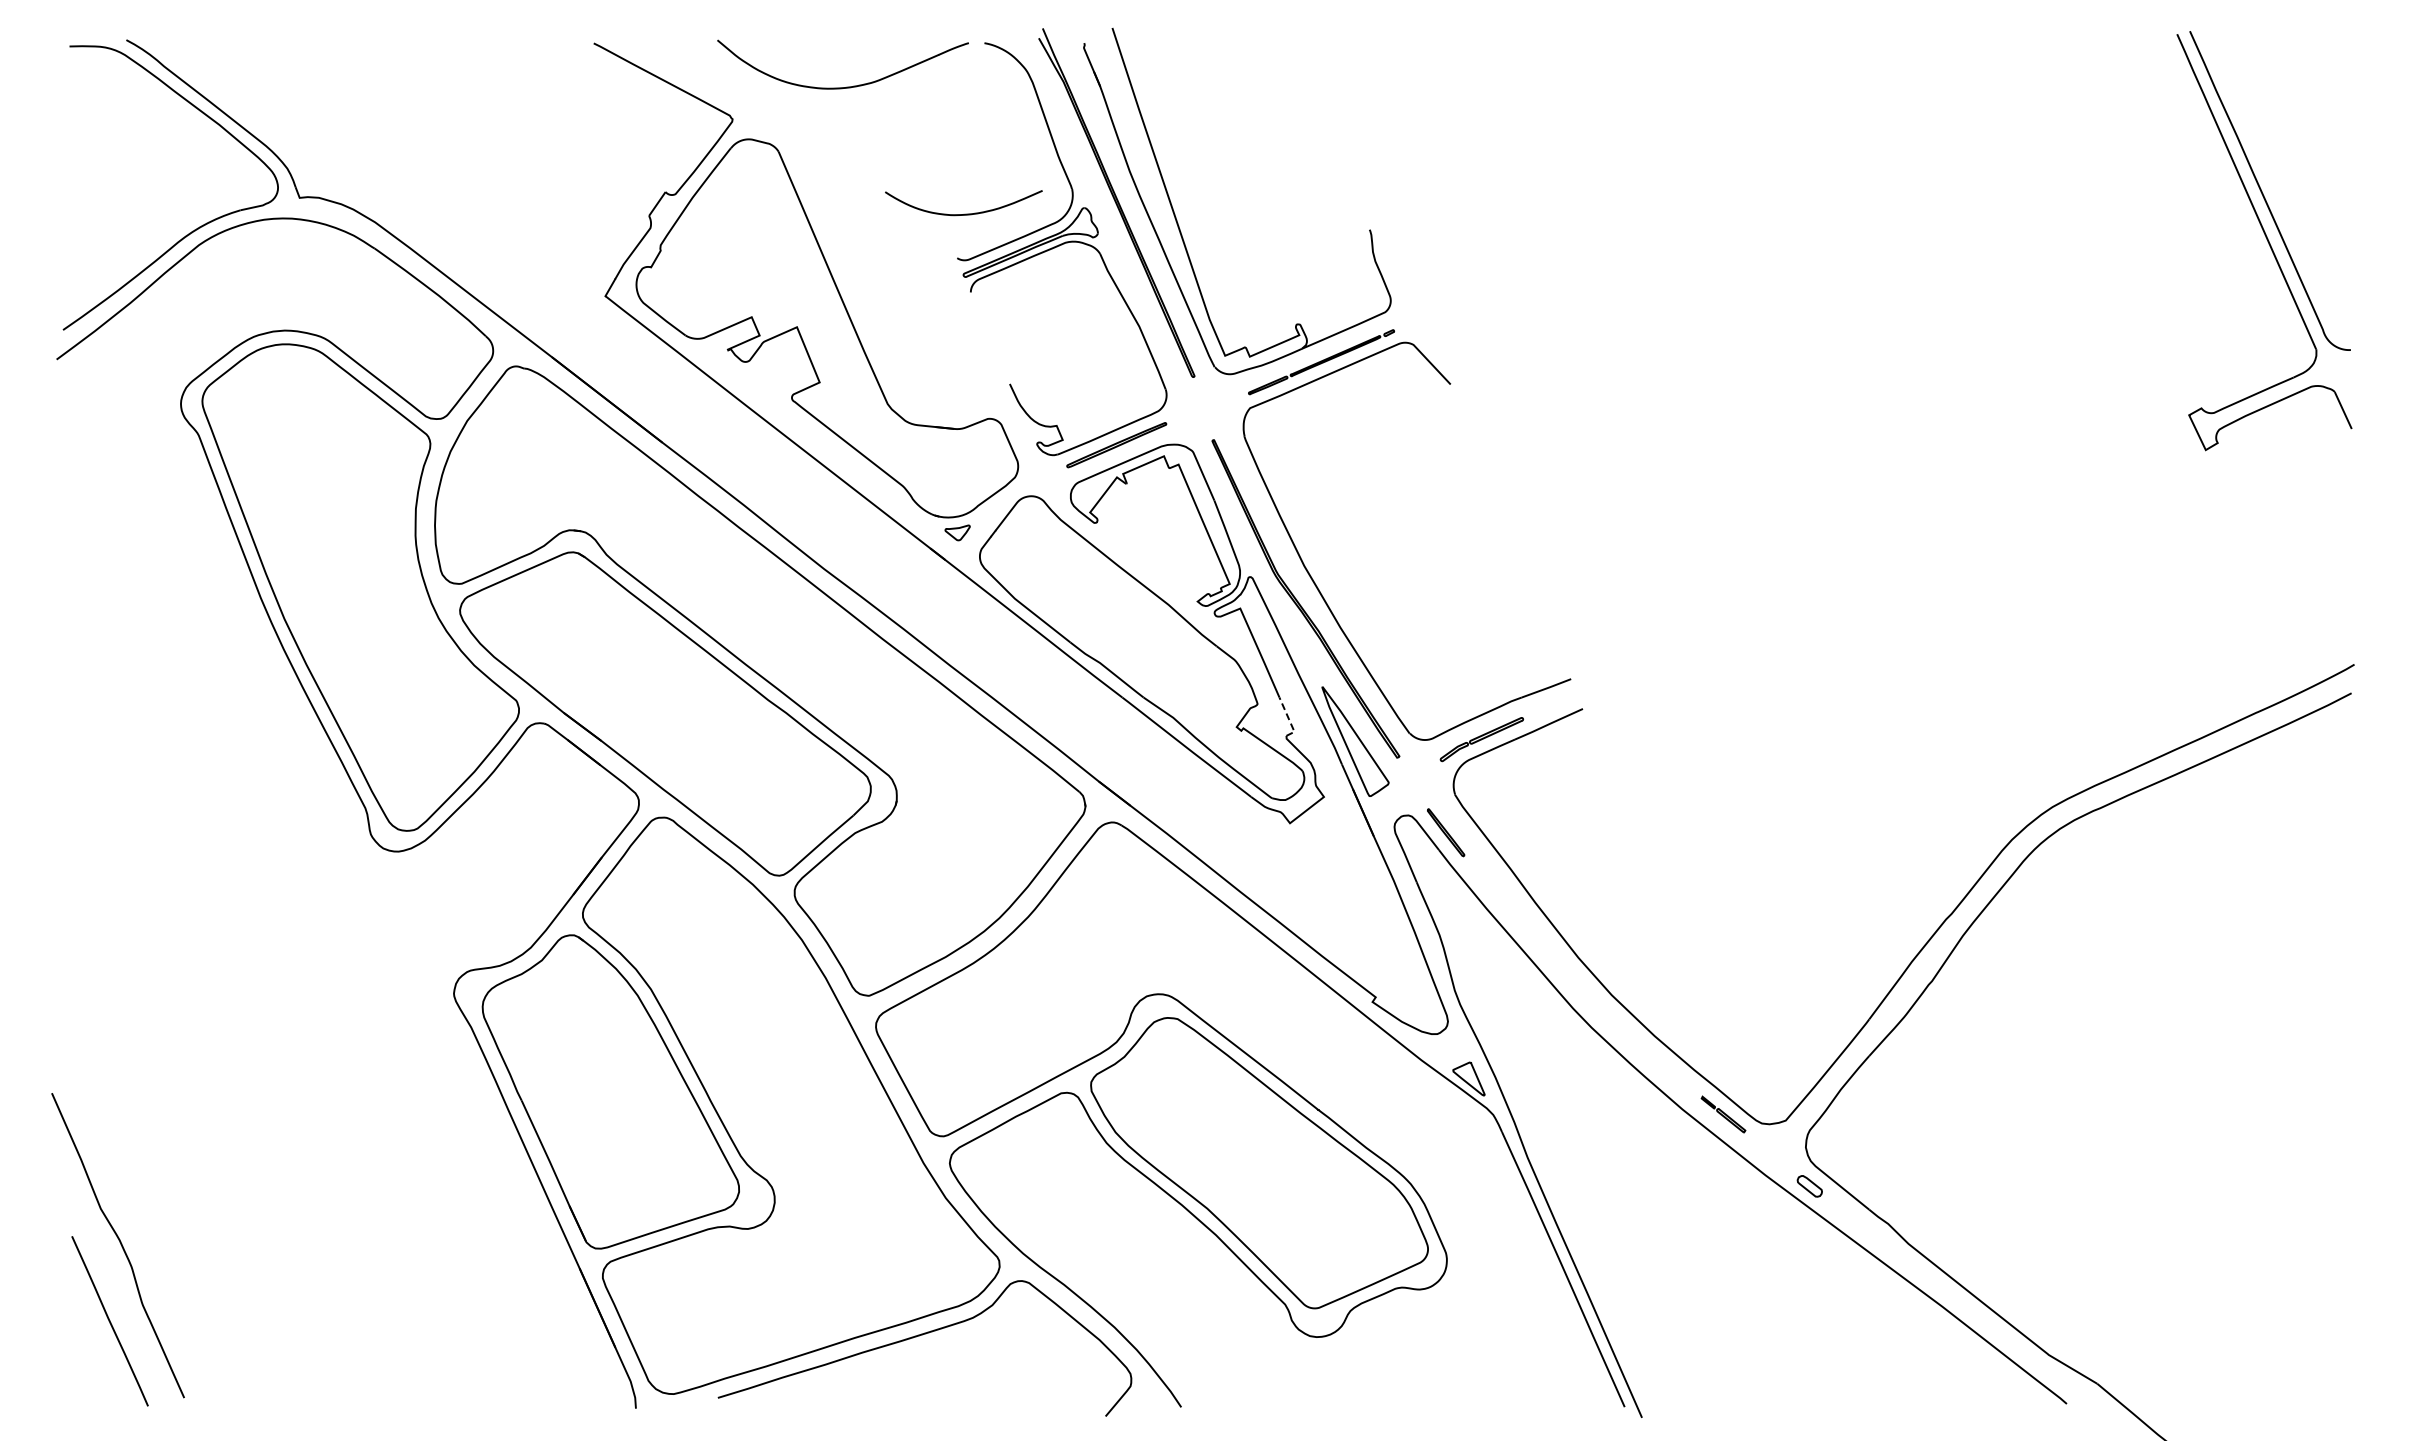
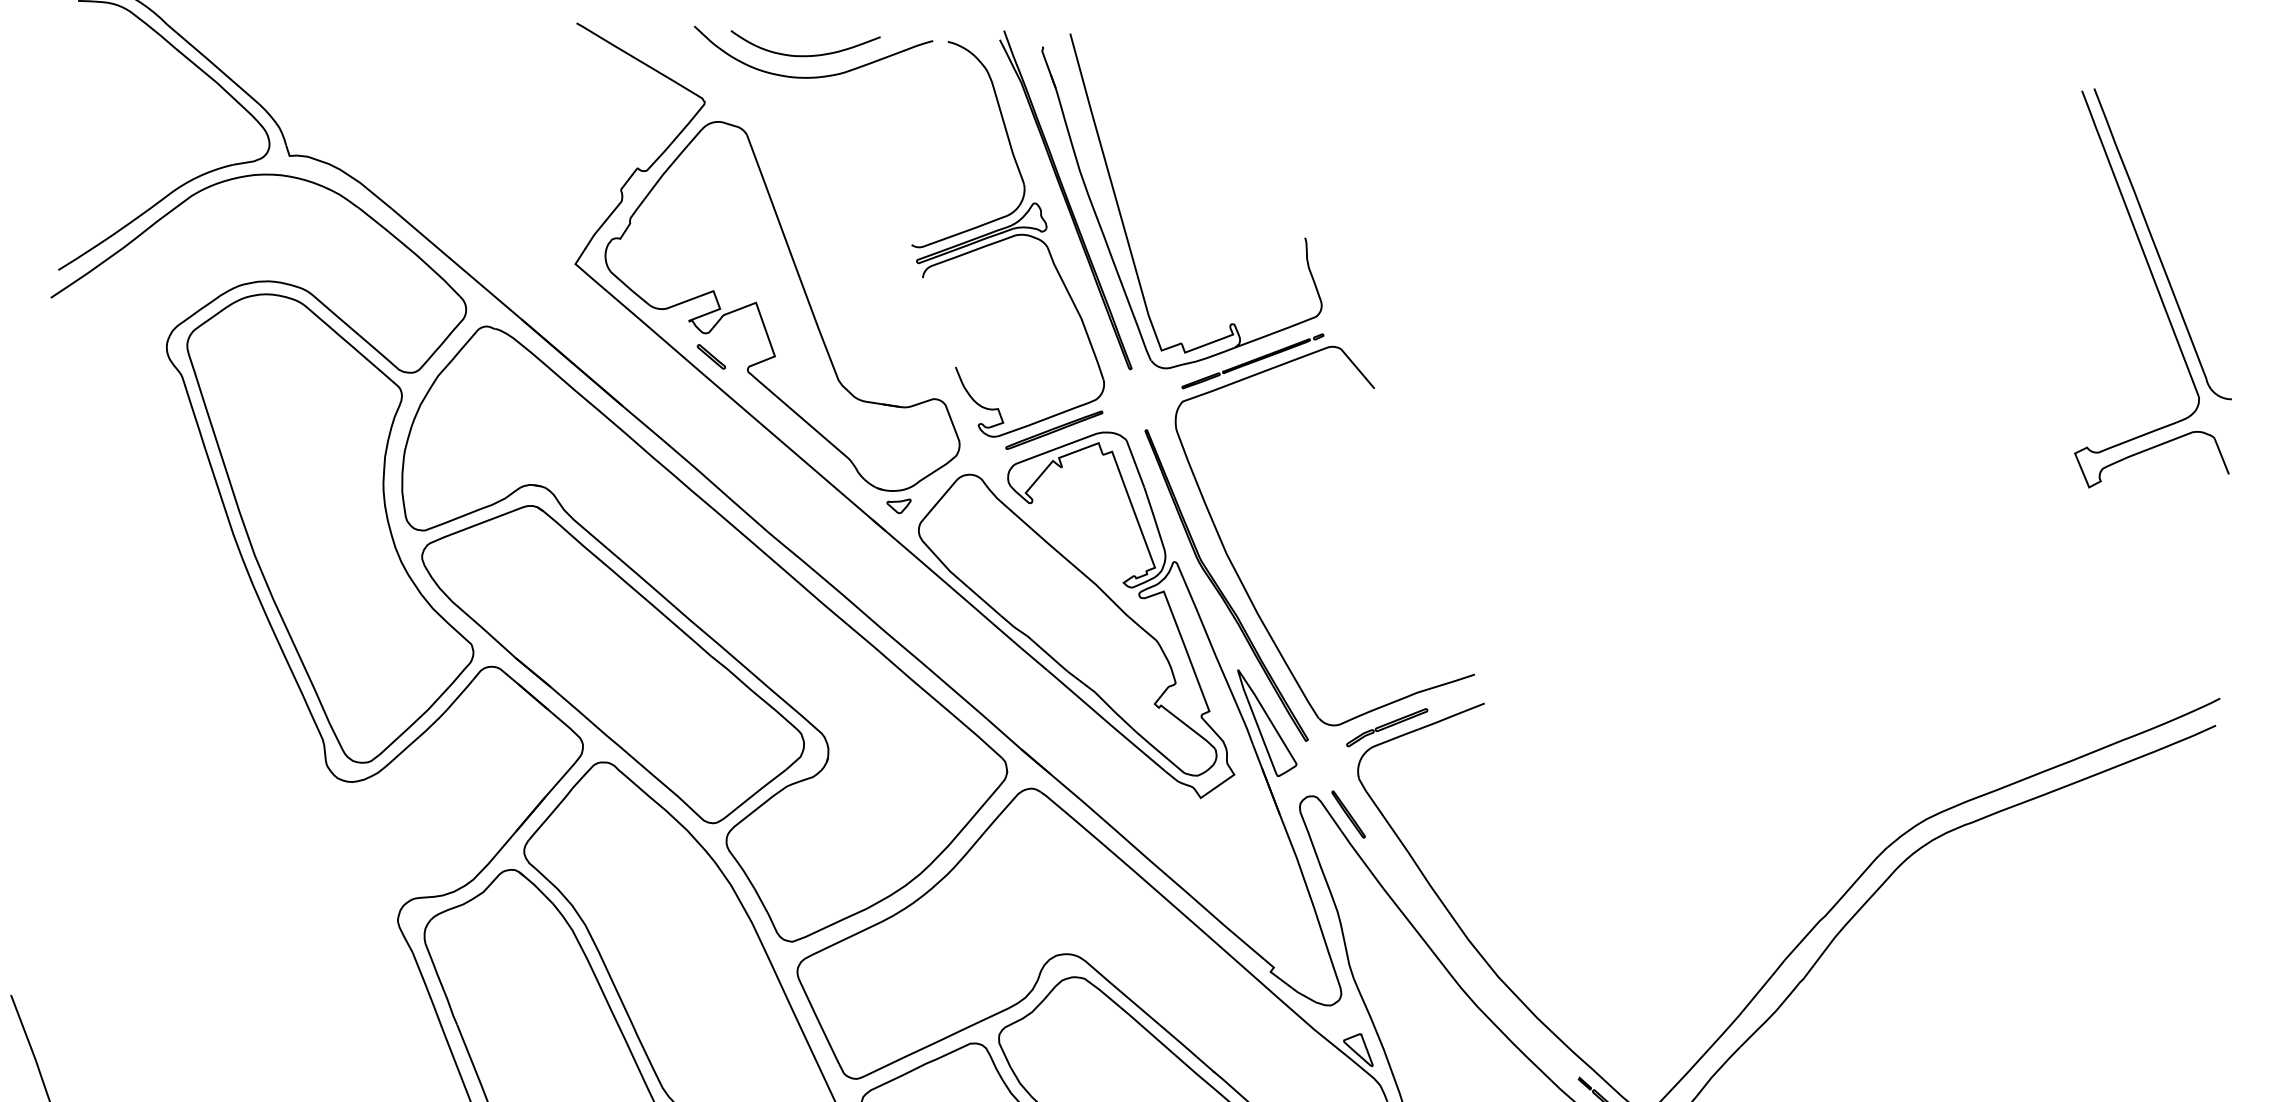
curve: (964, 213) -> (805, 54), moved
part: (752, 386) -> (710, 357), added
line: (1288, 719) -> (1204, 699), dashed -> solid

